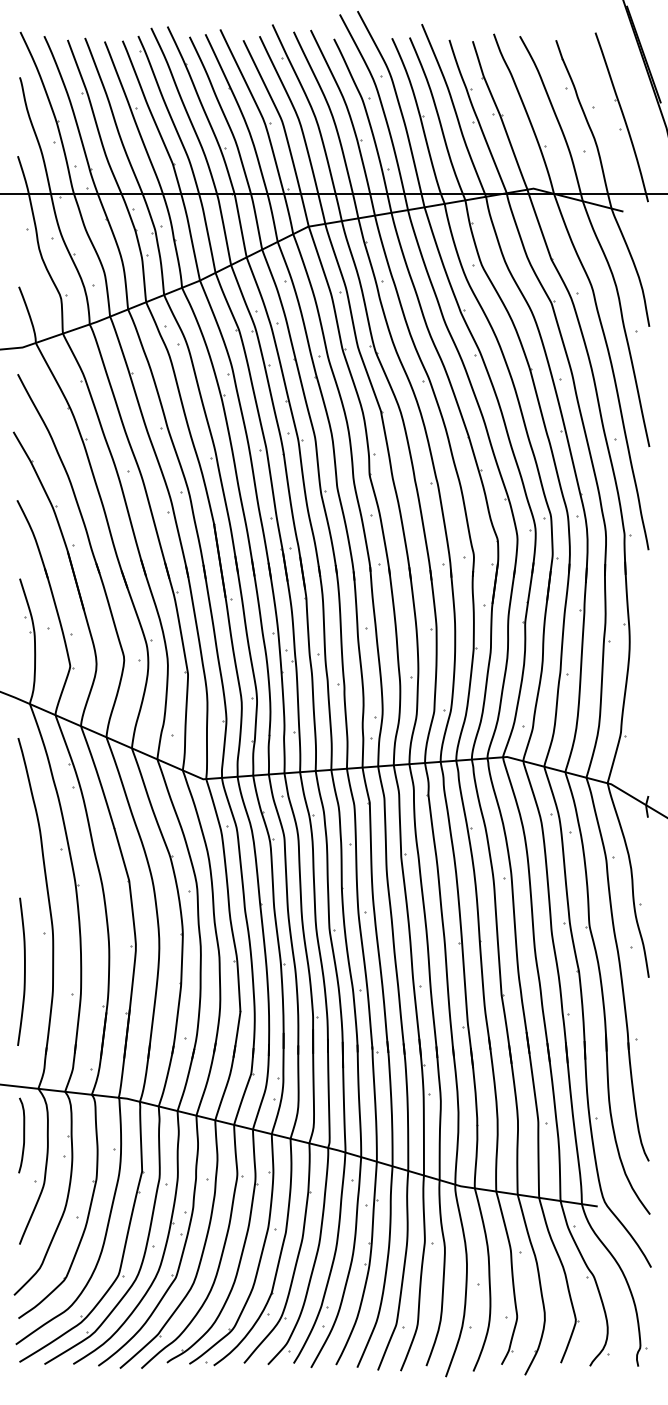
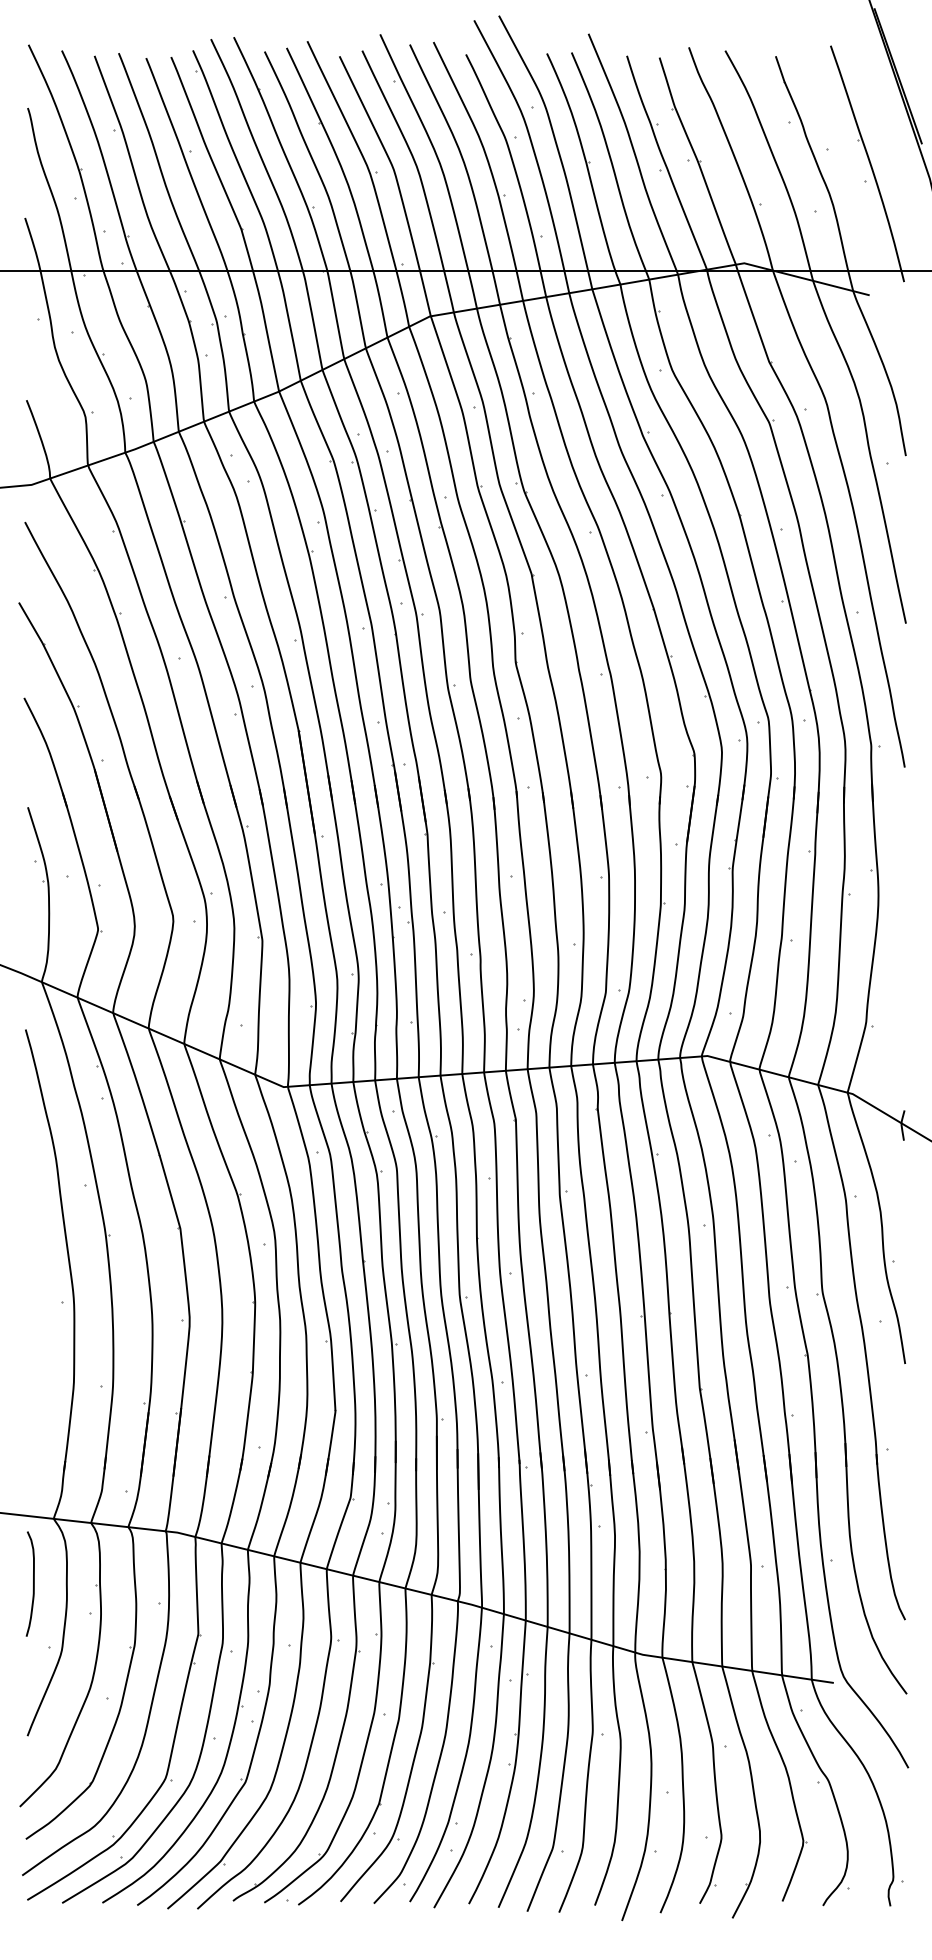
curve: (24, 971) -> (34, 1355), removed

